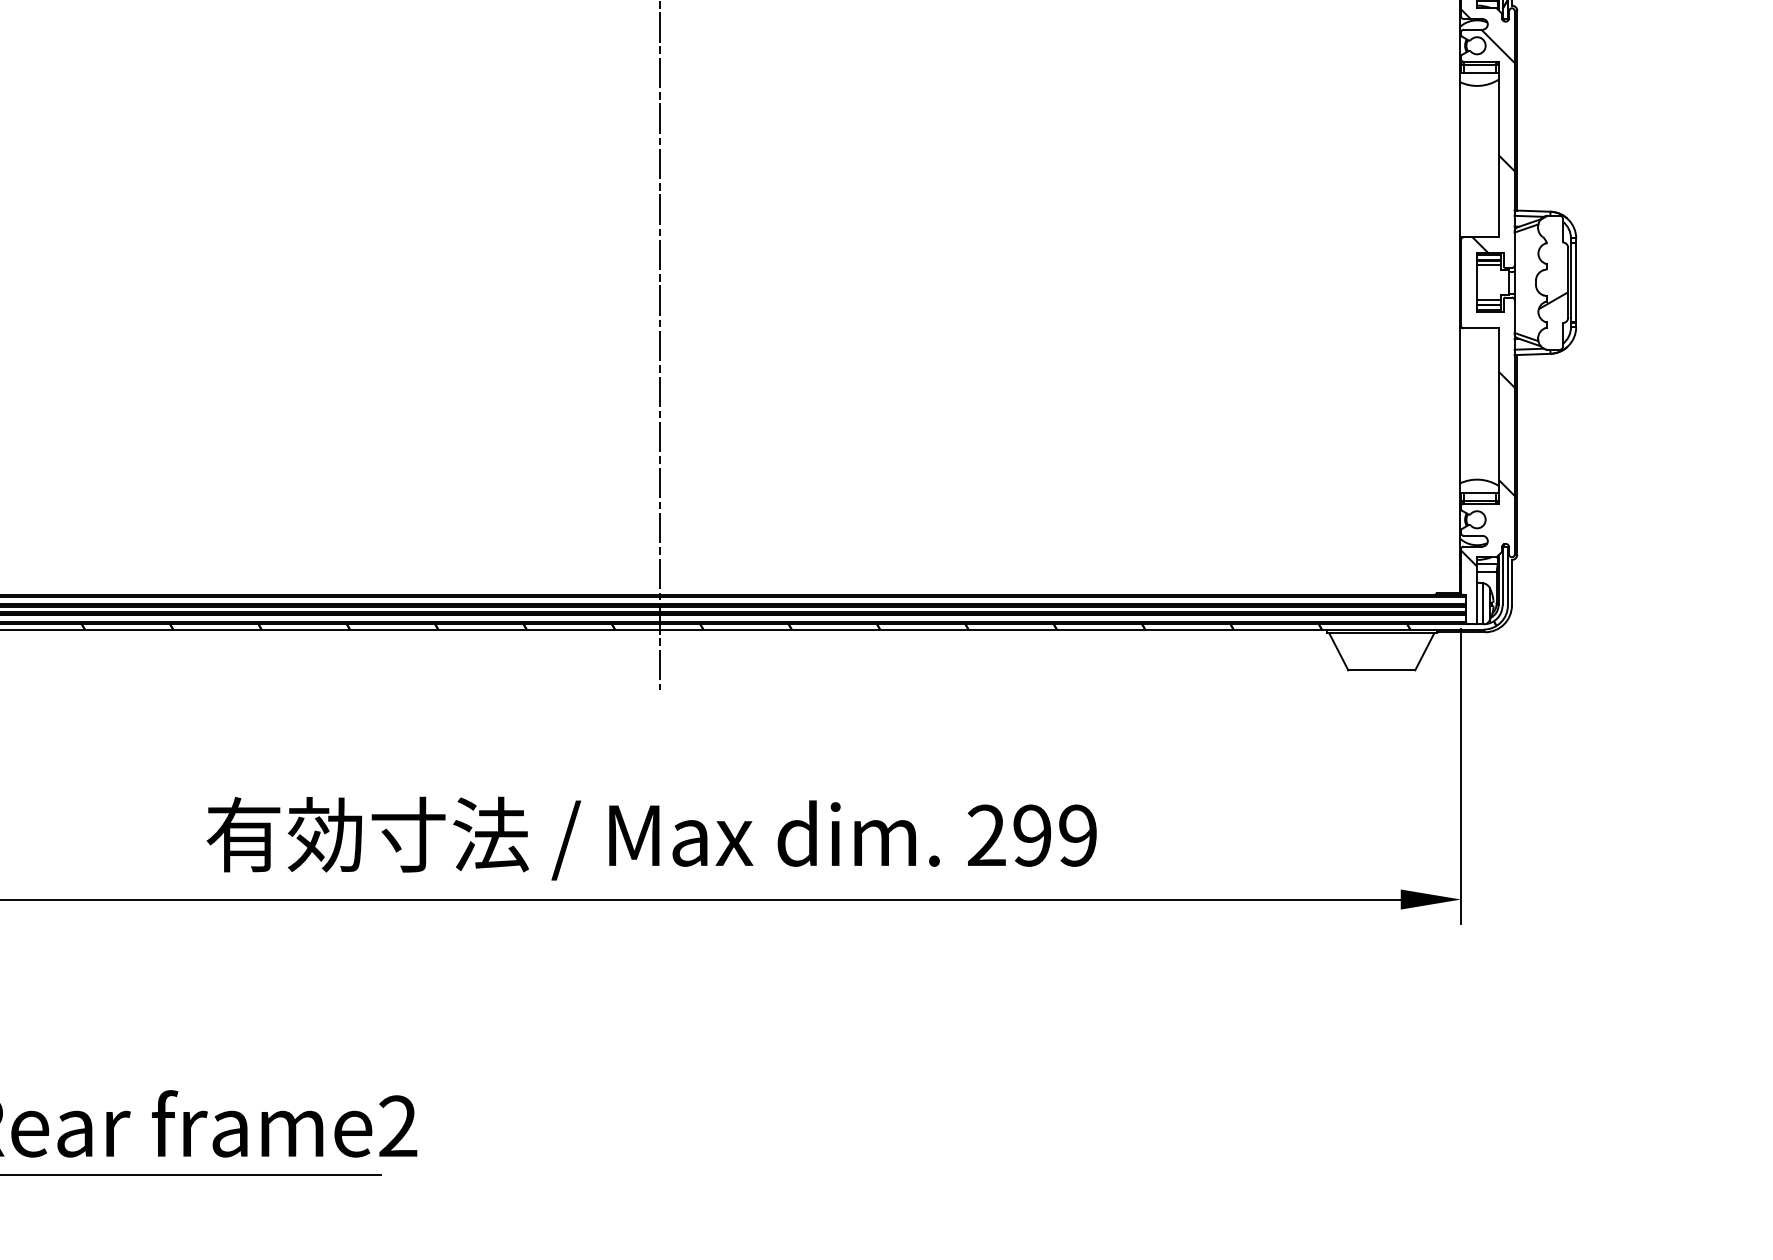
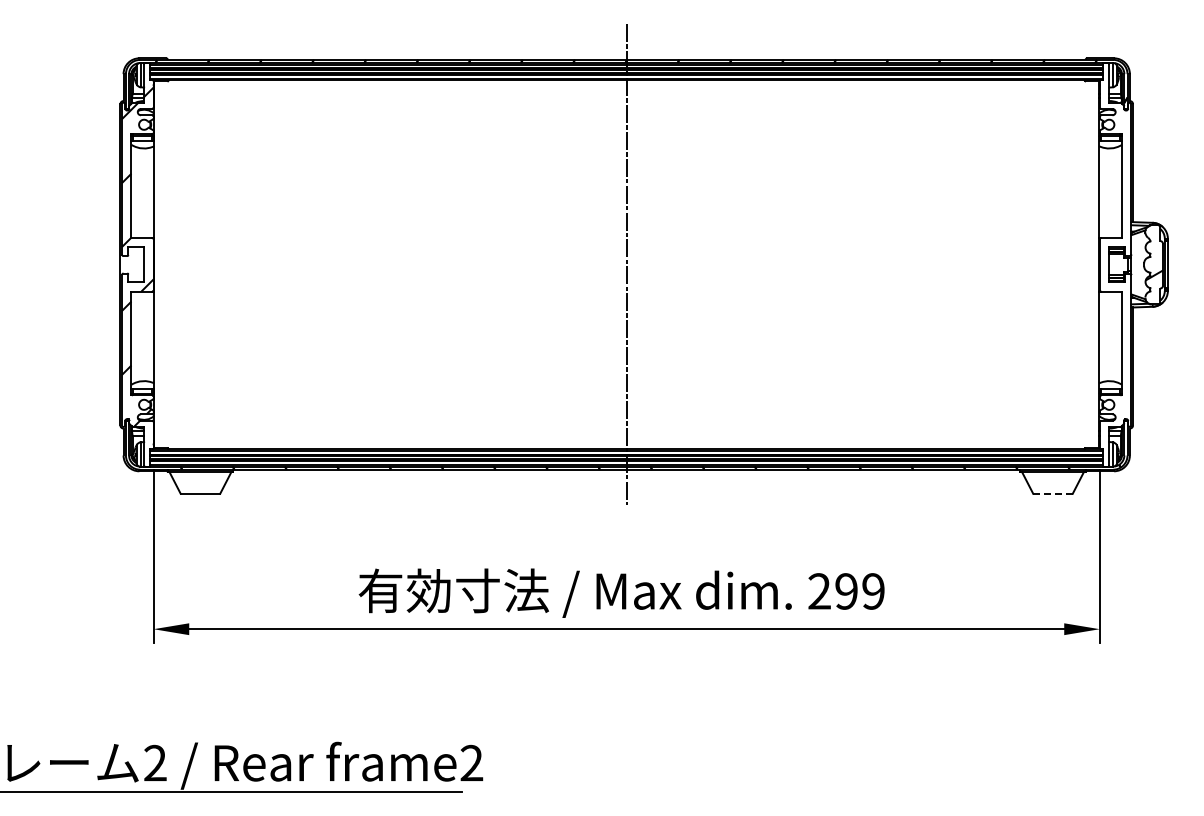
hatch: (1487, 287) -> (1115, 267), removed
line: (1382, 669) -> (1053, 493), solid -> dashed

